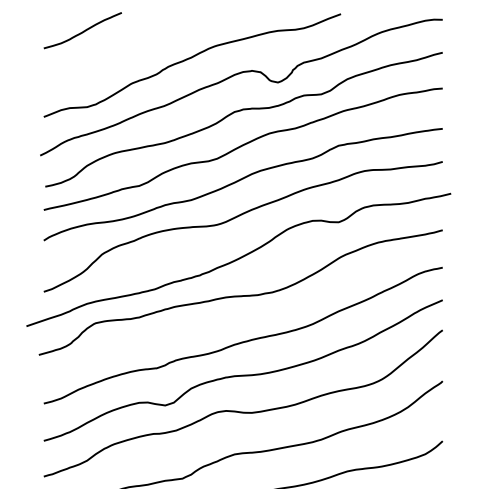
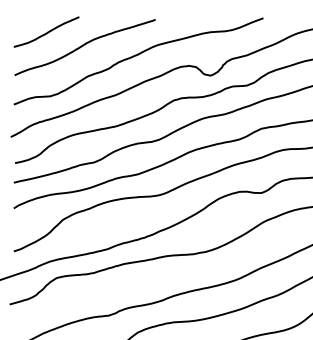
curve: (128, 46) -> (84, 45), added

